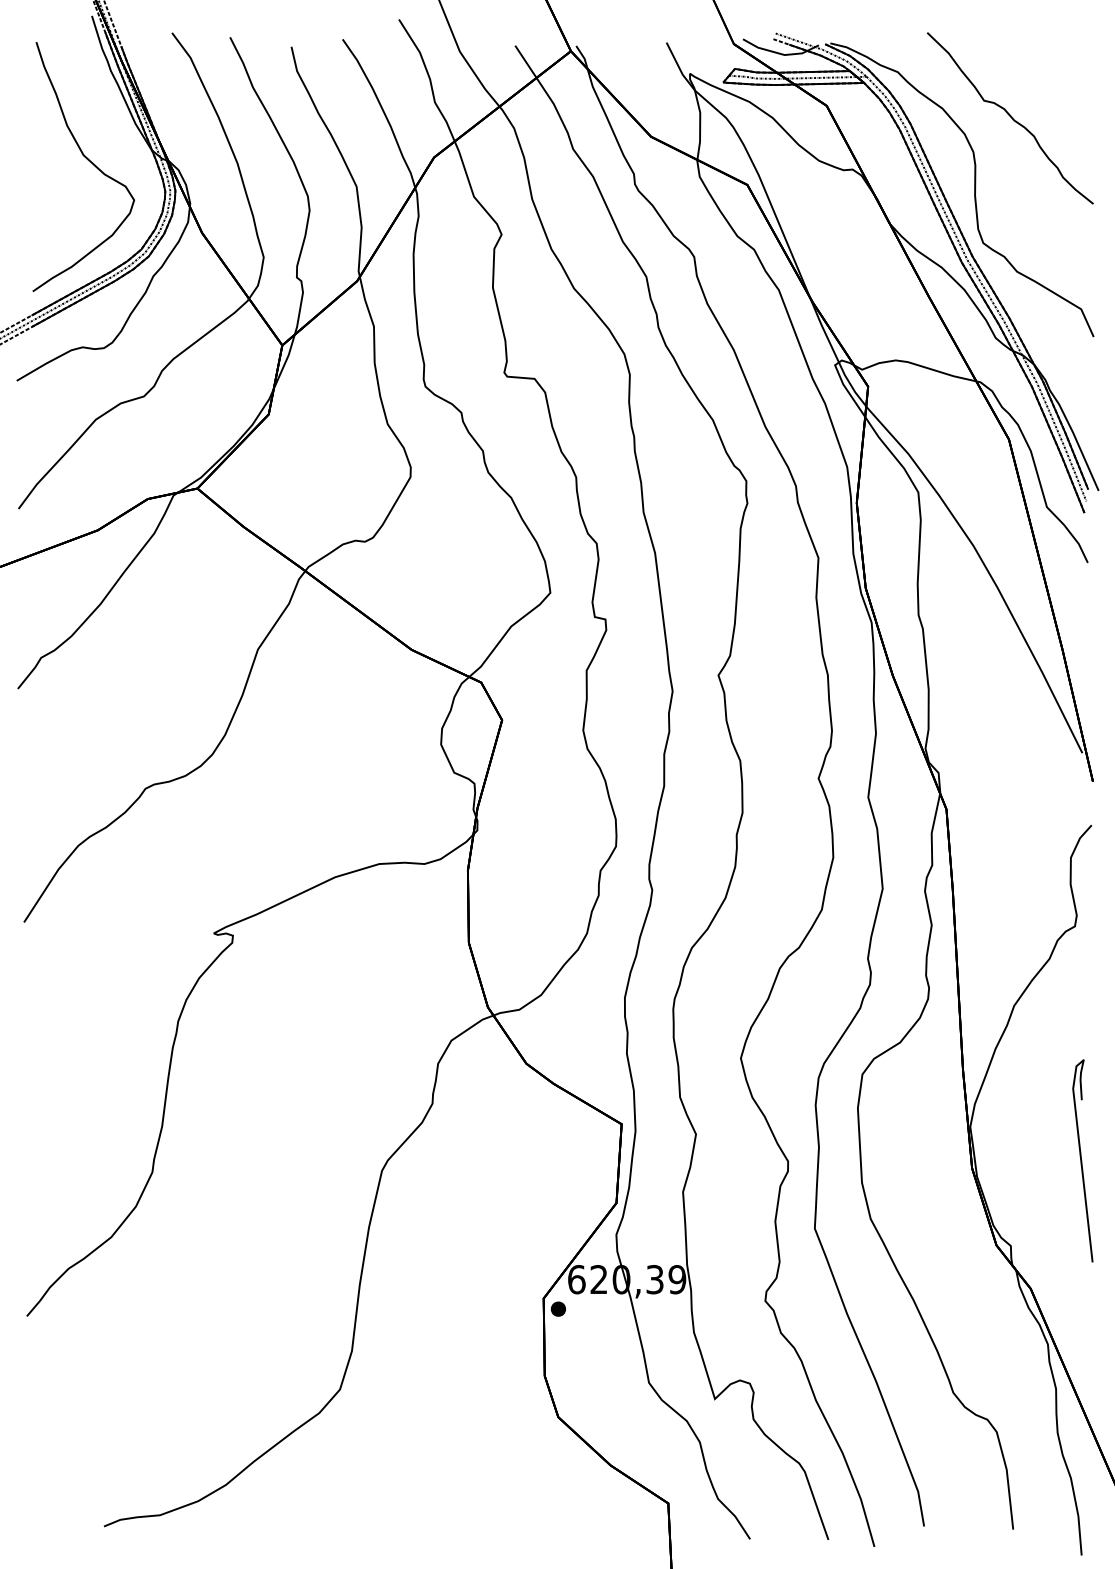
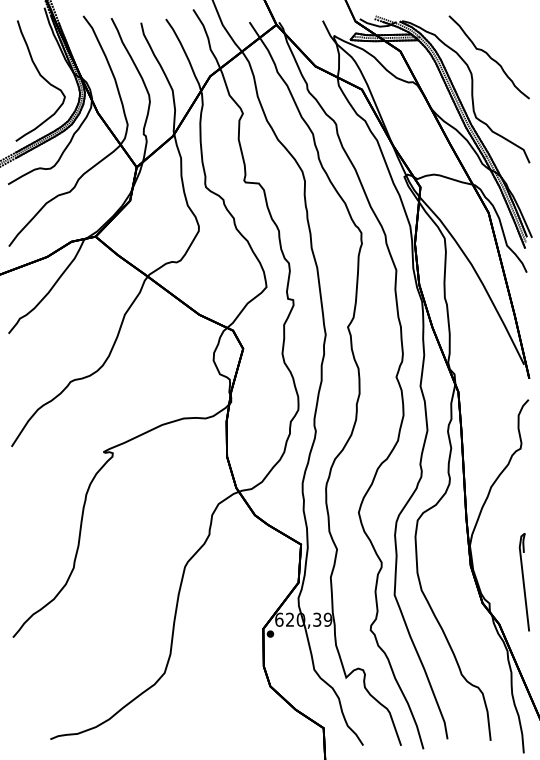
part: (1080, 1161) -> (523, 582), moved

